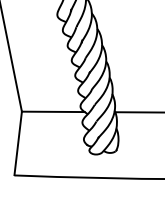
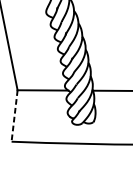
line: (18, 143) -> (14, 115), solid -> dashed

